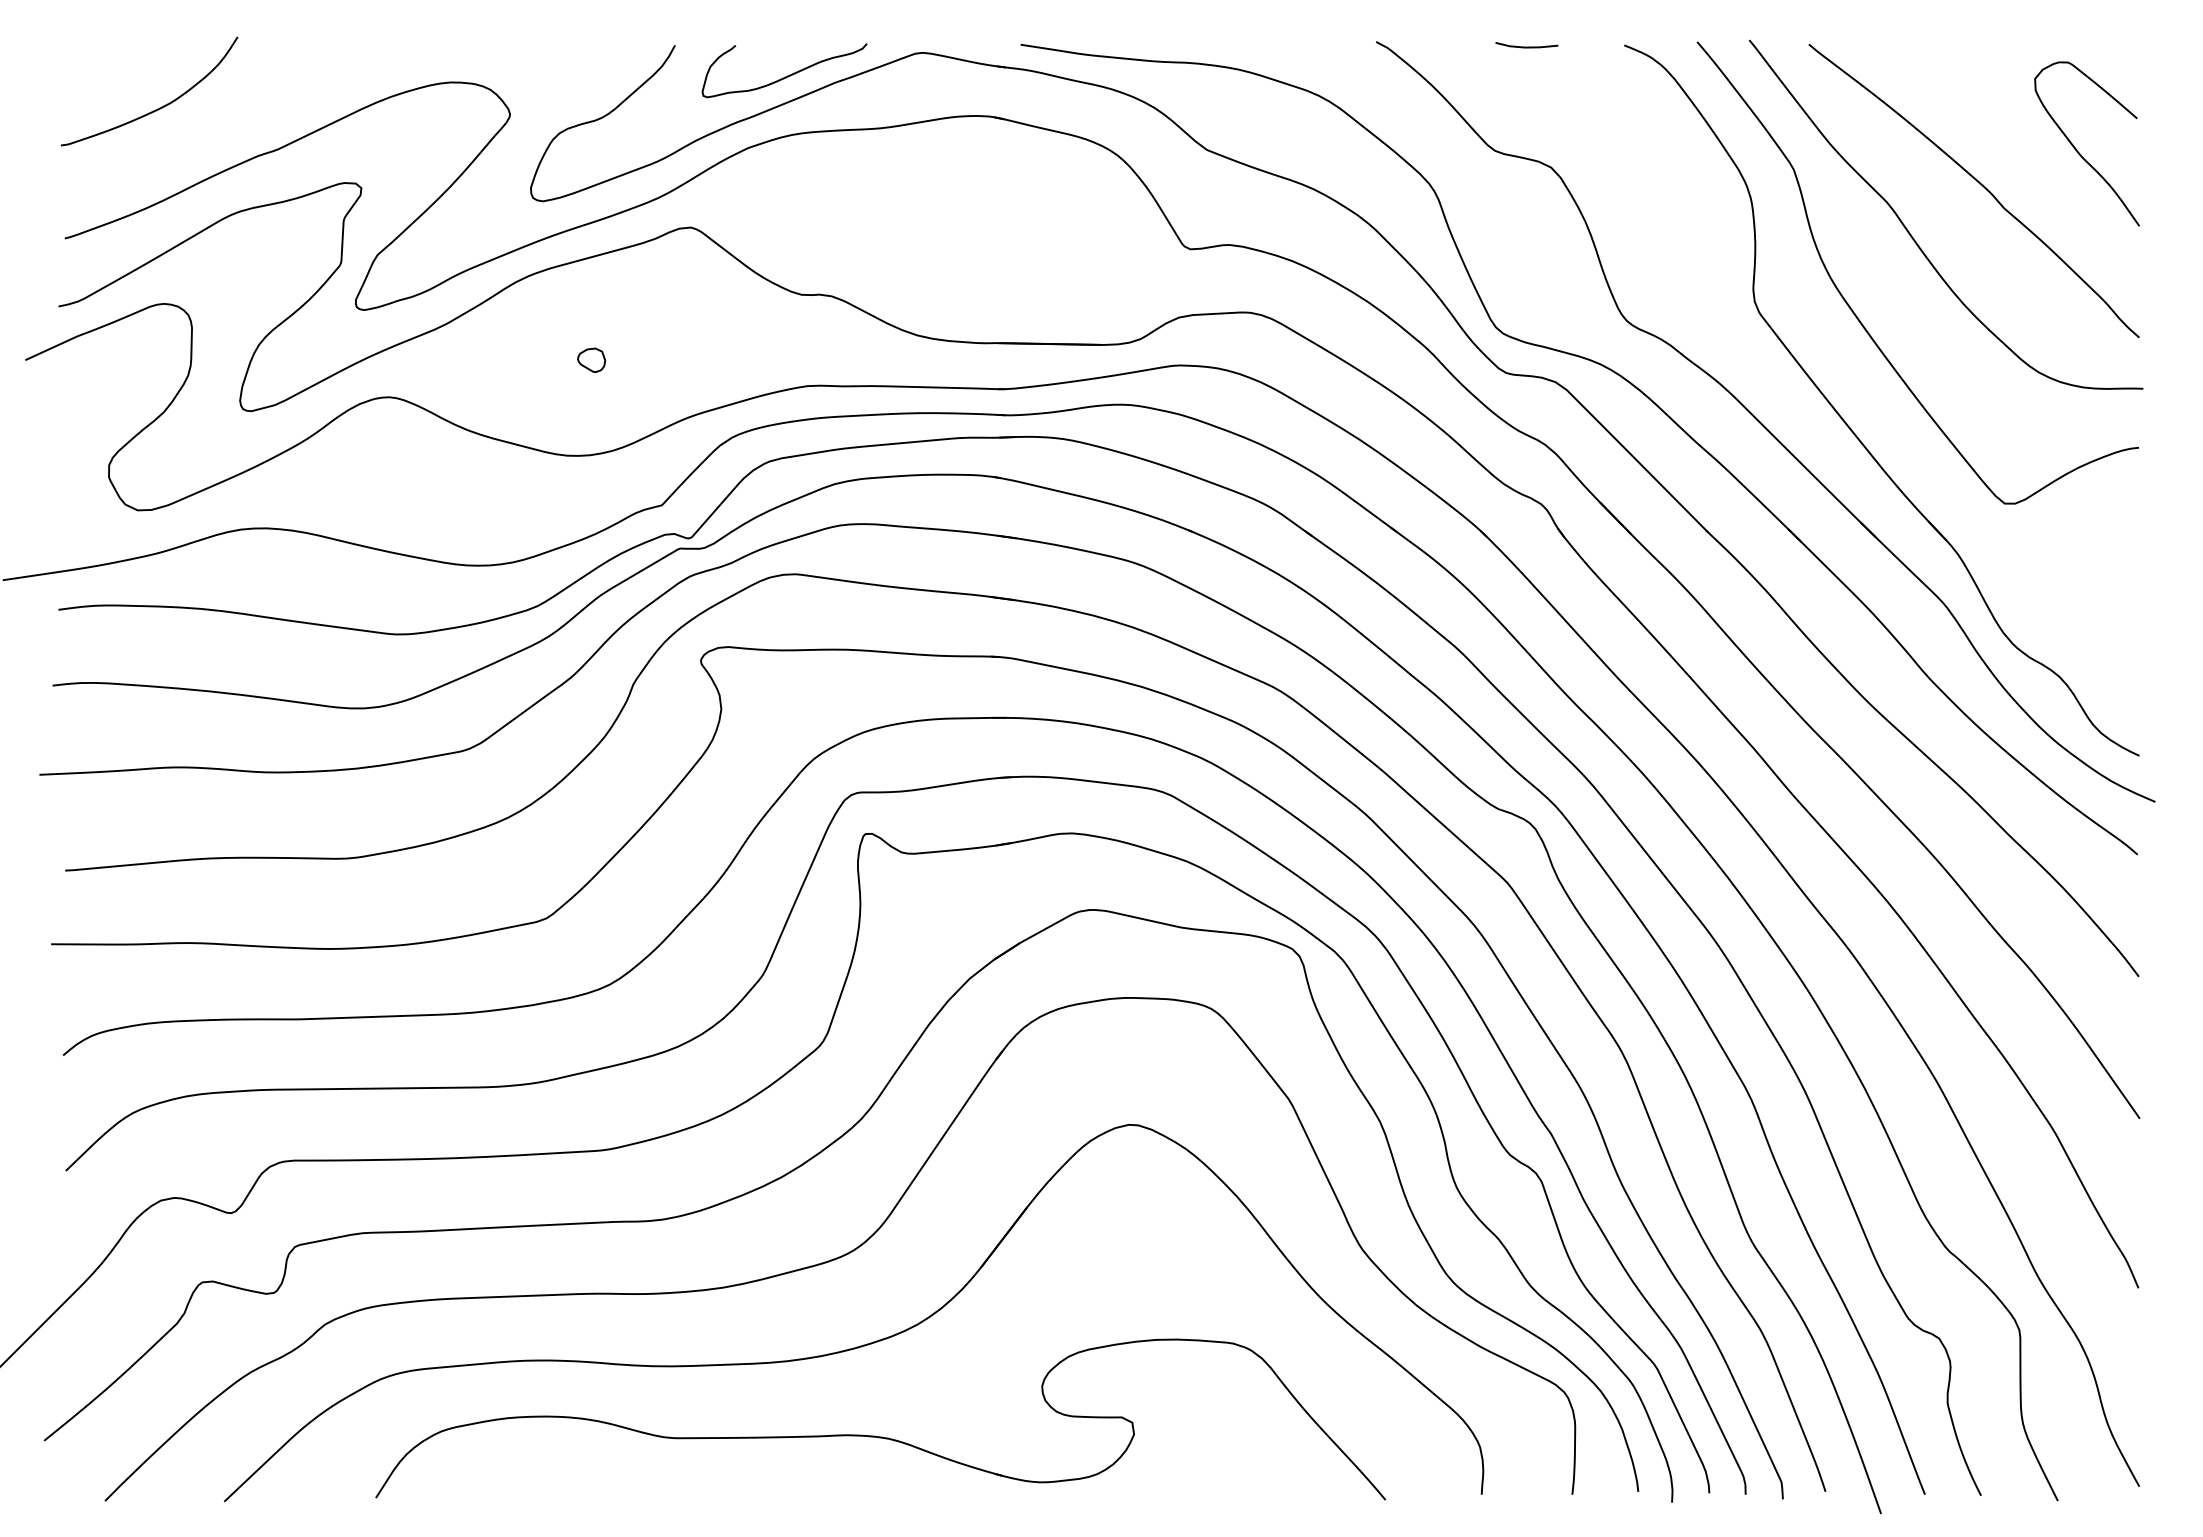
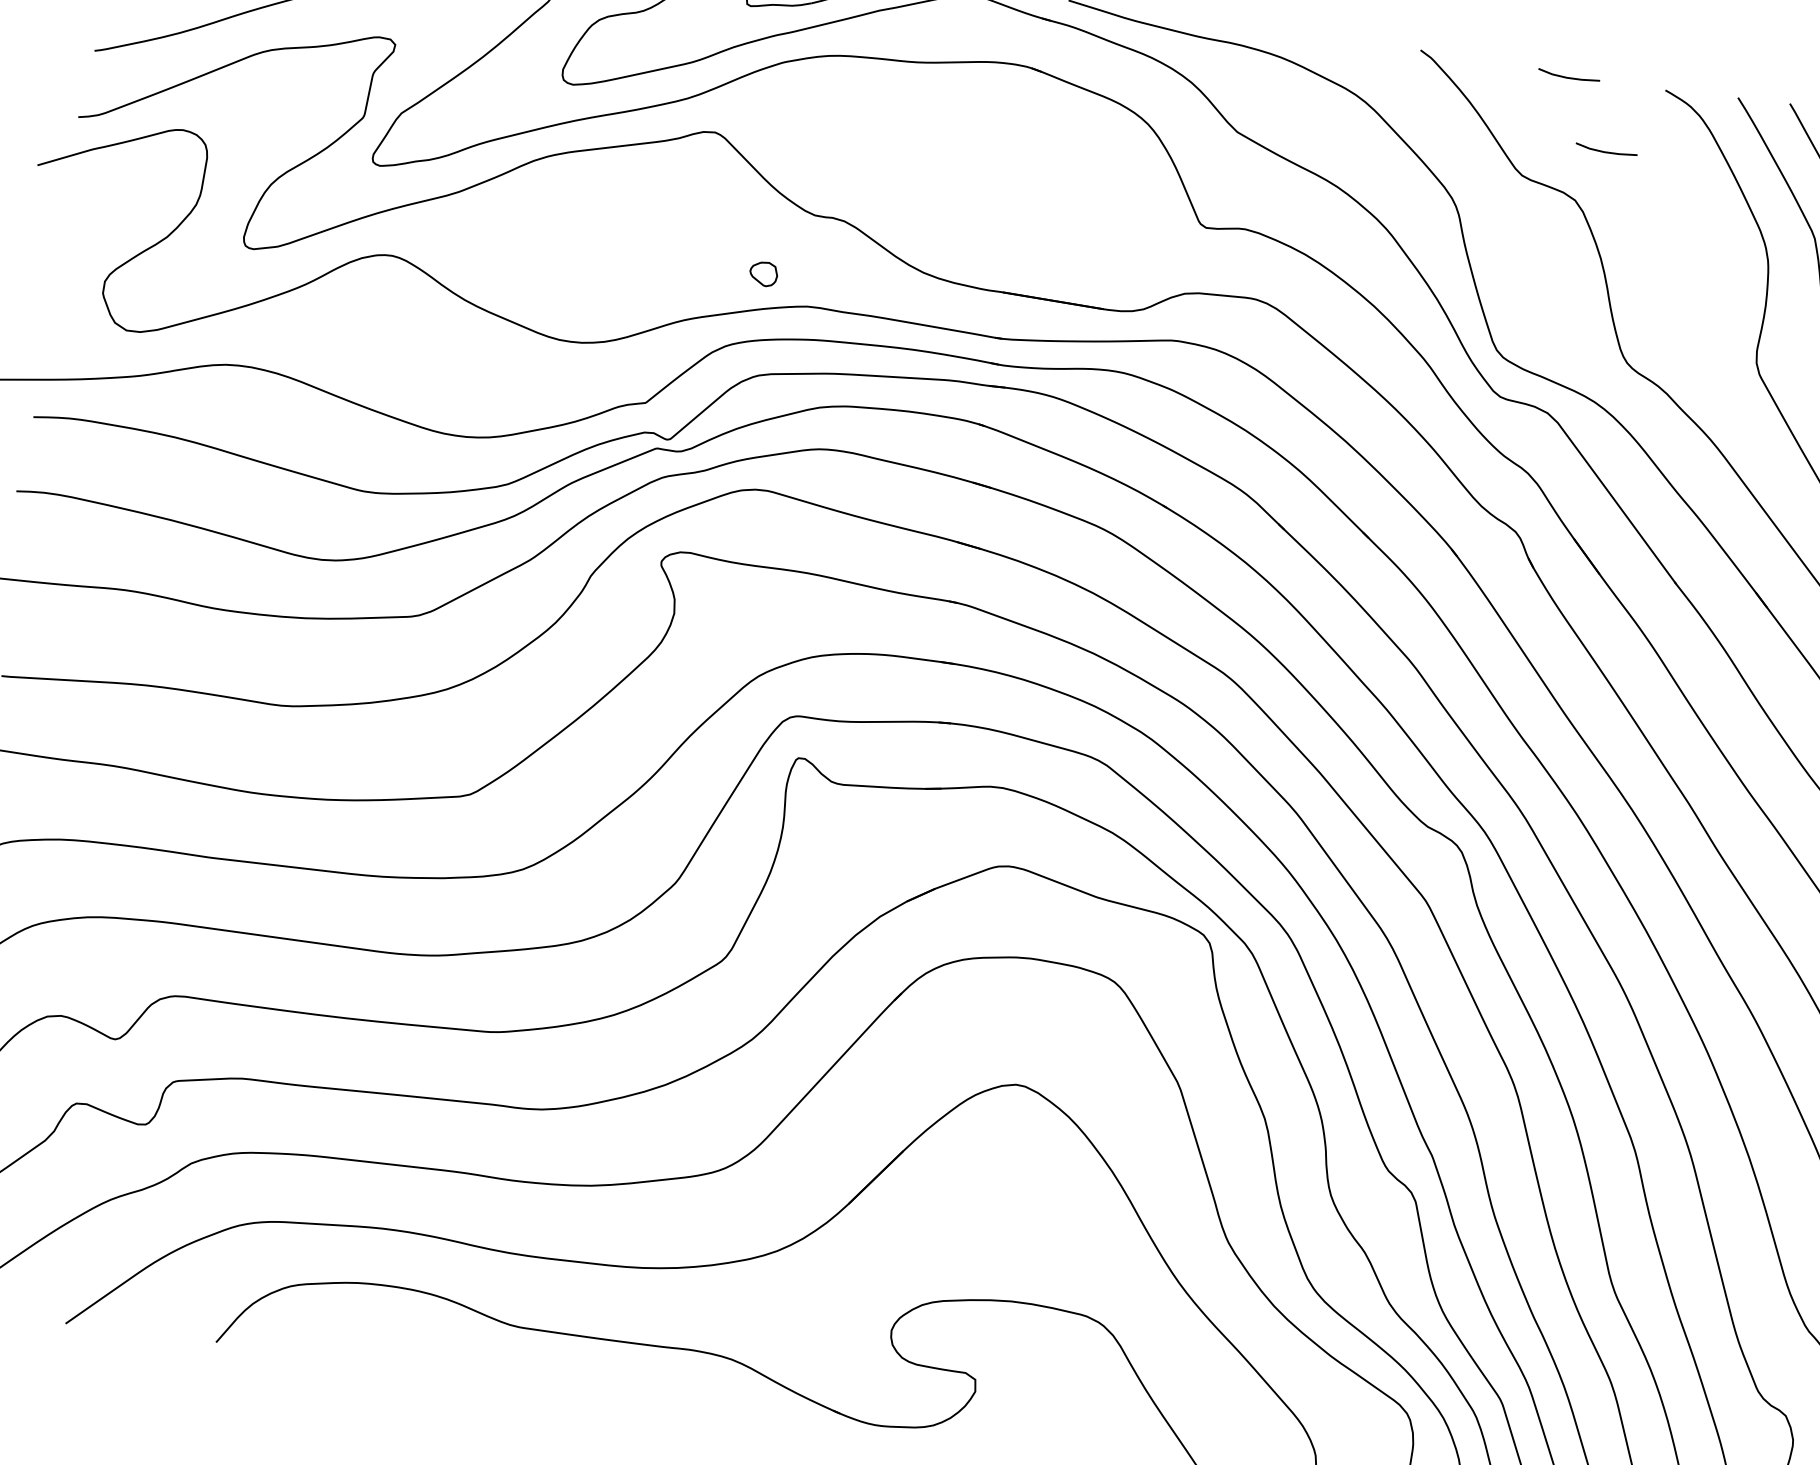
line: (1574, 114) -> (1606, 151), added
part: (591, 359) -> (763, 273), moved

